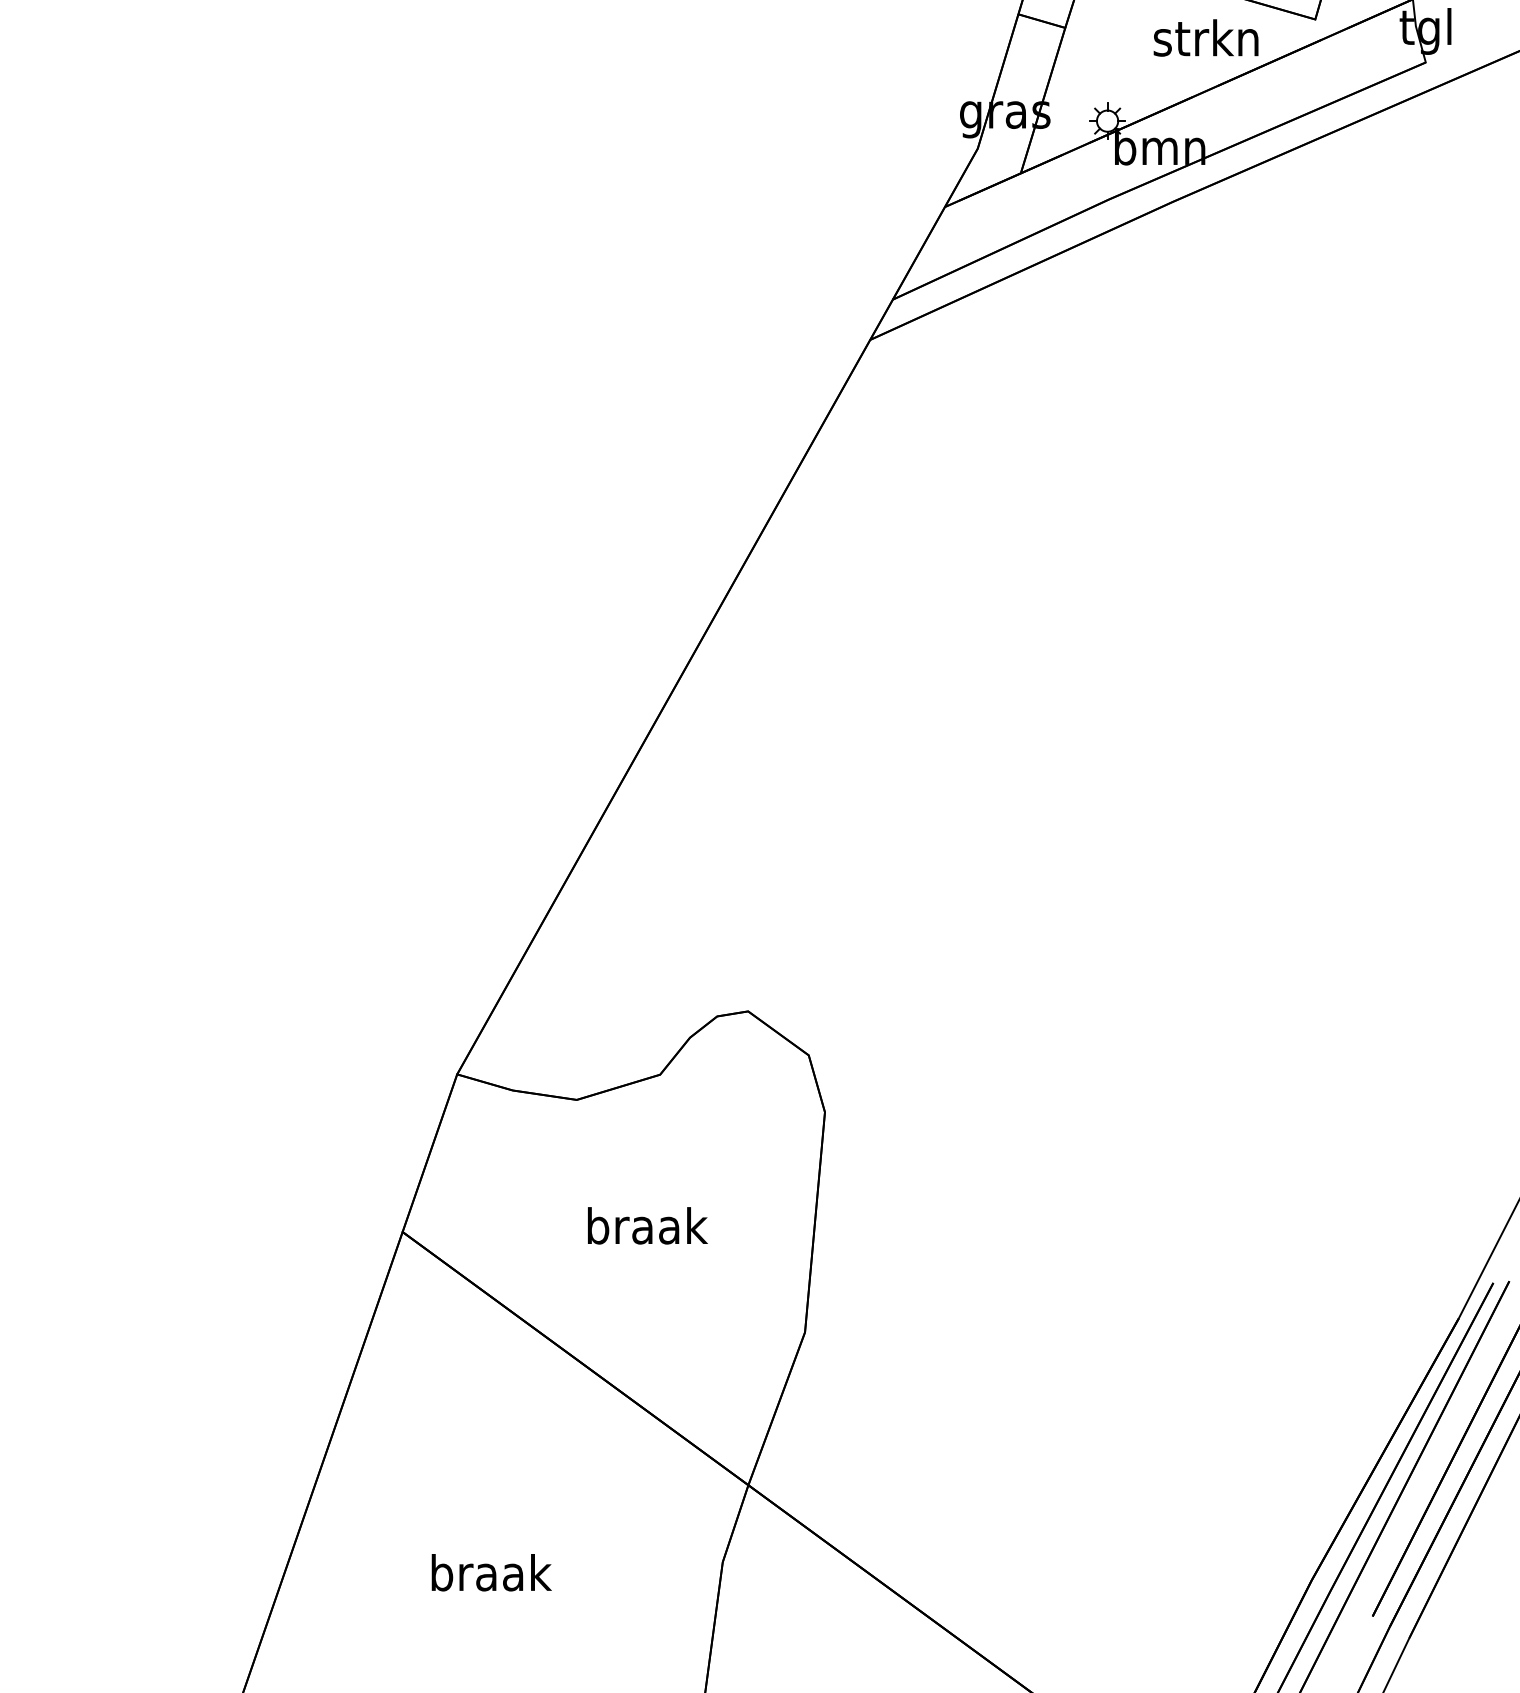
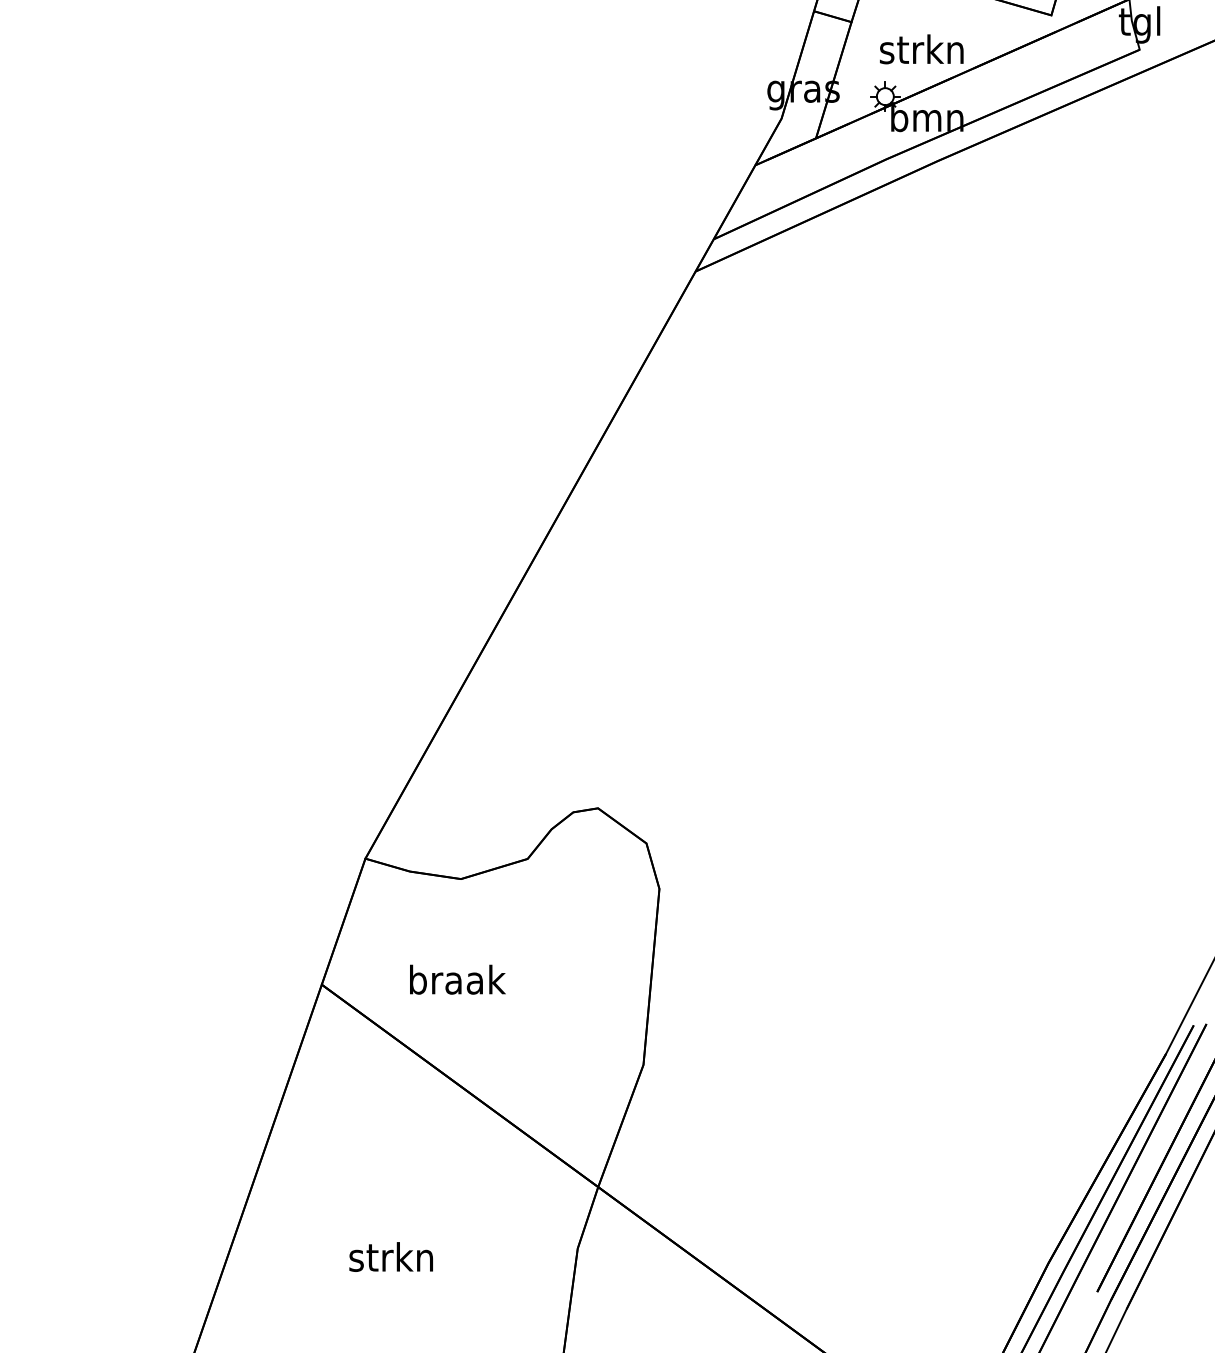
text: (1205, 37) -> (921, 48), moved
text: (647, 1225) -> (457, 979), moved
text: (491, 1572) -> (392, 1256), braak -> strkn

